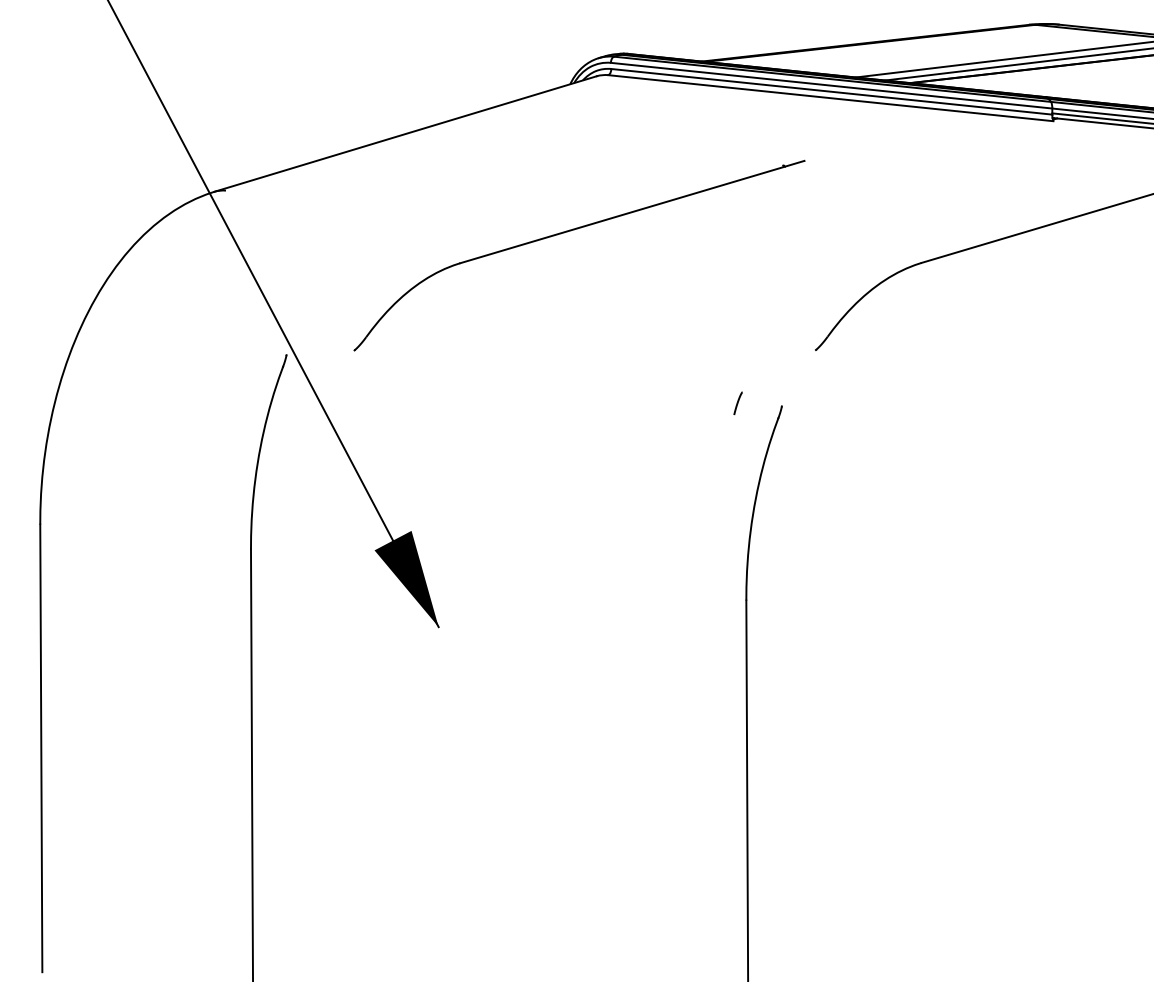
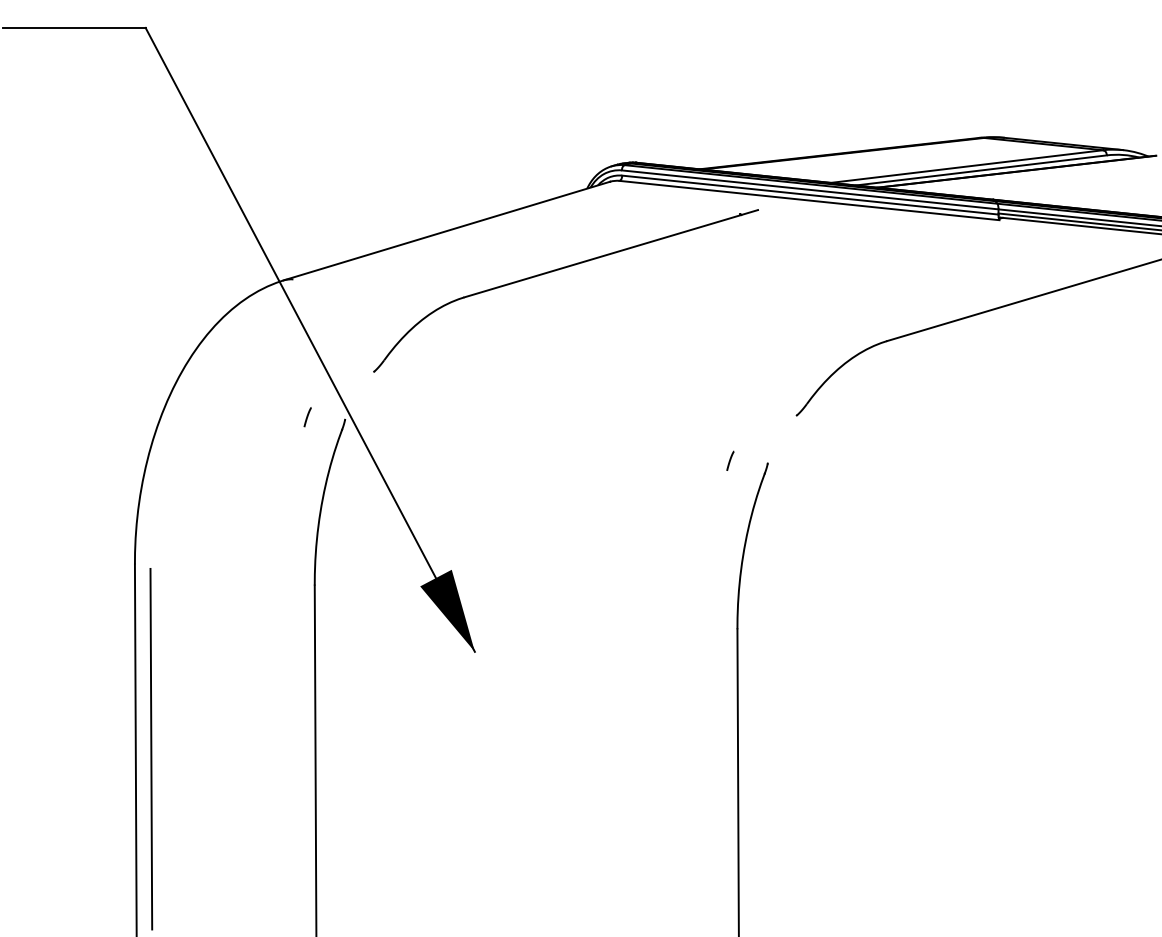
part: (570, 231) -> (558, 270), moved
line: (242, 352) -> (307, 417), added
line: (59, 740) -> (151, 748), added

